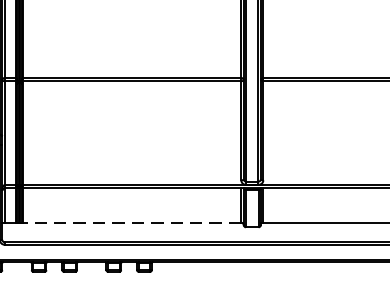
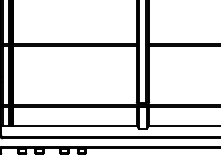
line: (133, 221) -> (75, 125), dashed -> solid

